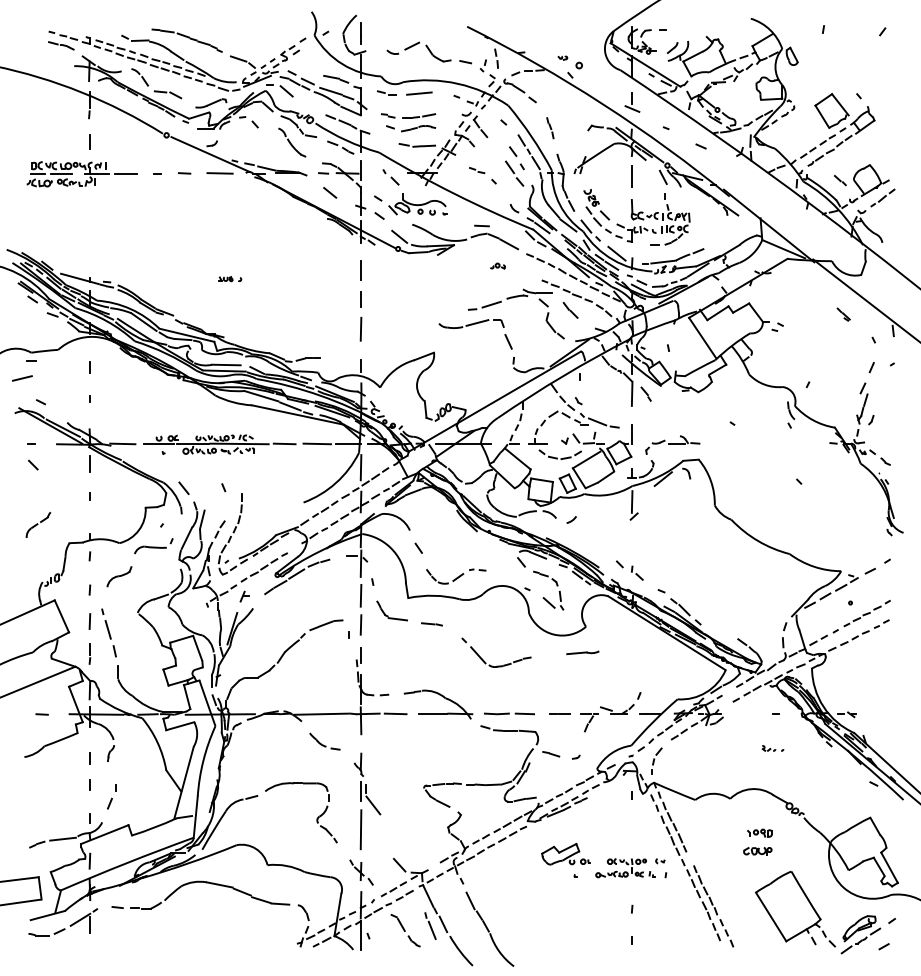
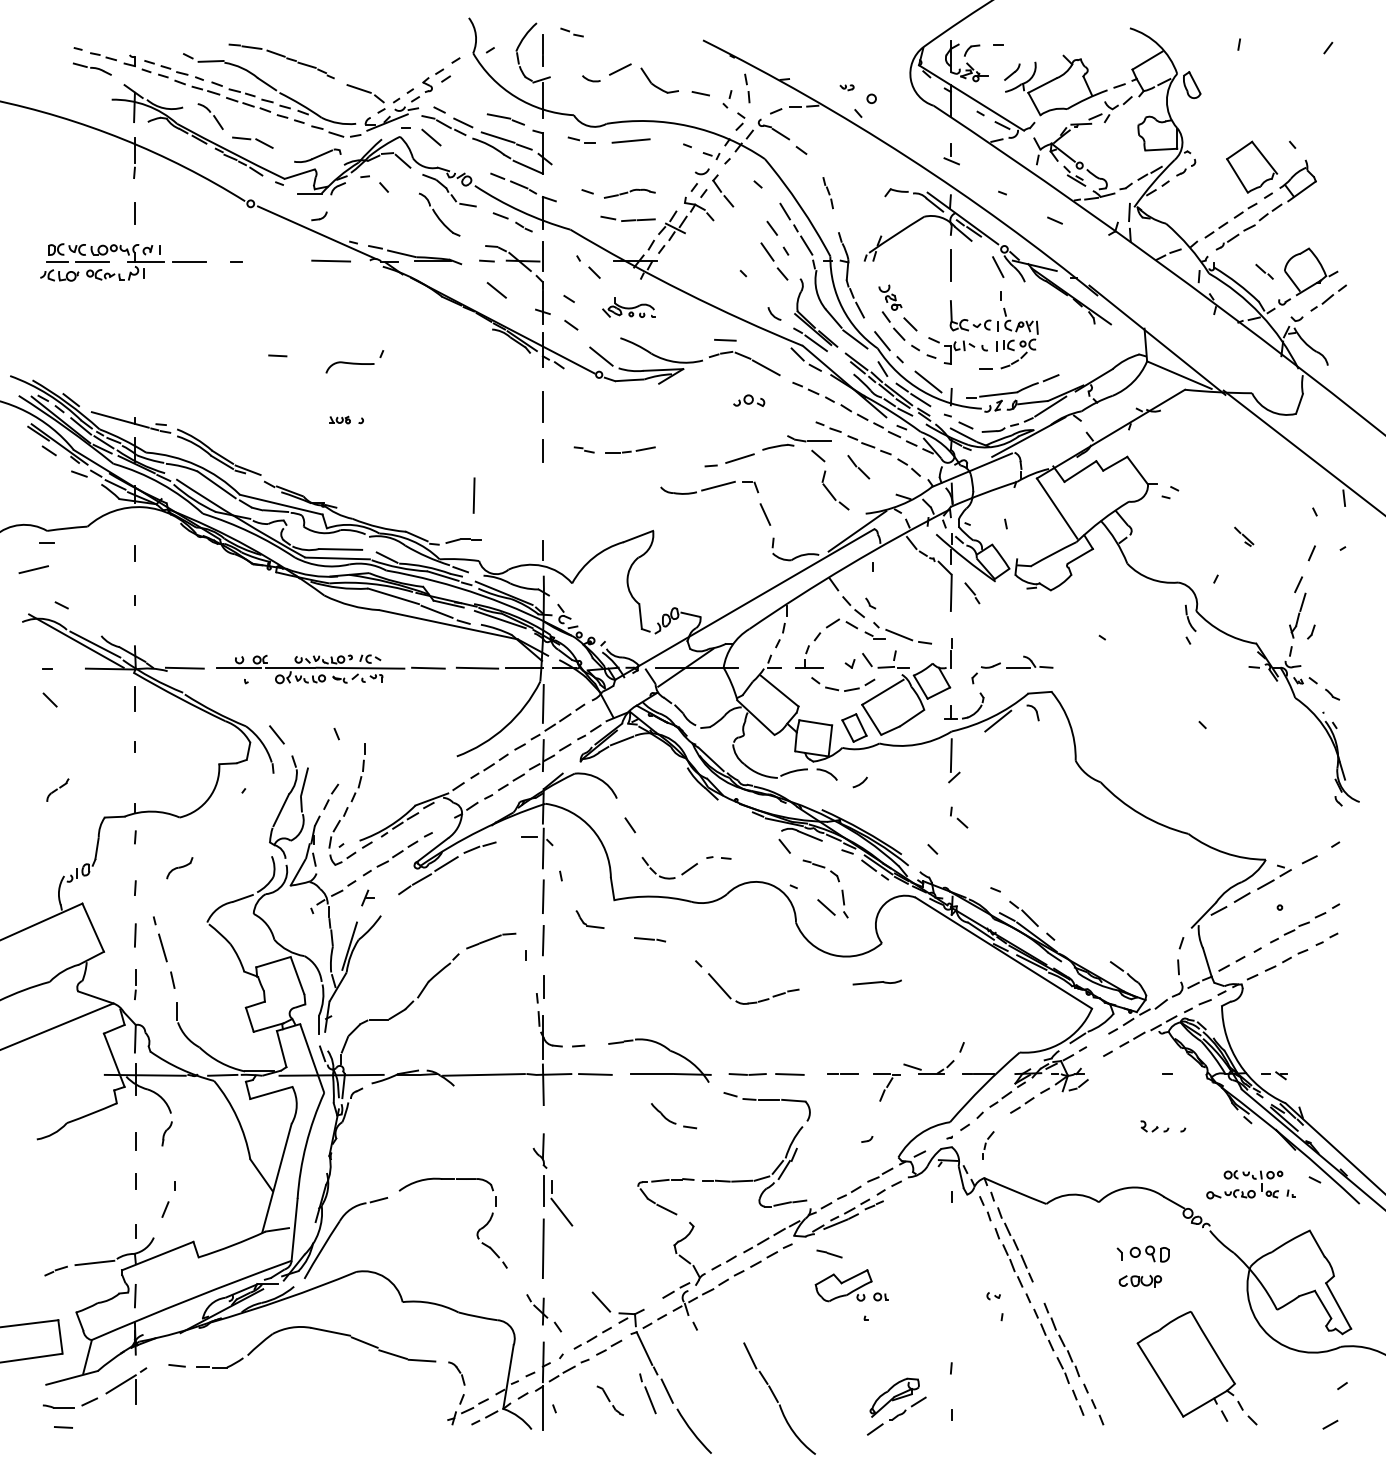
part: (632, 102) -> (951, 154), size x0.7
part: (408, 115) -> (614, 449), moved
part: (477, 170) -> (572, 32), moved
line: (184, 173) -> (277, 356), moved
part: (417, 204) -> (628, 307), size x0.6
part: (497, 265) -> (748, 399), size x1.4
part: (843, 314) -> (1243, 536), moved
line: (360, 328) -> (473, 494), moved
part: (38, 524) -> (57, 789), size x0.6
part: (153, 546) -> (354, 362), moved
part: (637, 572) -> (959, 816), moved
part: (119, 576) -> (179, 867), size x0.7
part: (391, 610) -> (589, 918), size x0.6
line: (41, 714) -> (62, 1427), moved
part: (324, 741) -> (673, 1115), moved
part: (772, 748) -> (1162, 1126), size x1.4
line: (551, 754) -> (829, 1254), moved
part: (656, 760) -> (987, 1144), size x0.7
part: (759, 832) -> (1142, 1252), size x1.4
part: (625, 868) -> (1251, 1185), moved
part: (489, 928) -> (778, 1397), moved
part: (405, 930) -> (610, 1400), size x0.6
part: (860, 934) -> (896, 1406), moved

